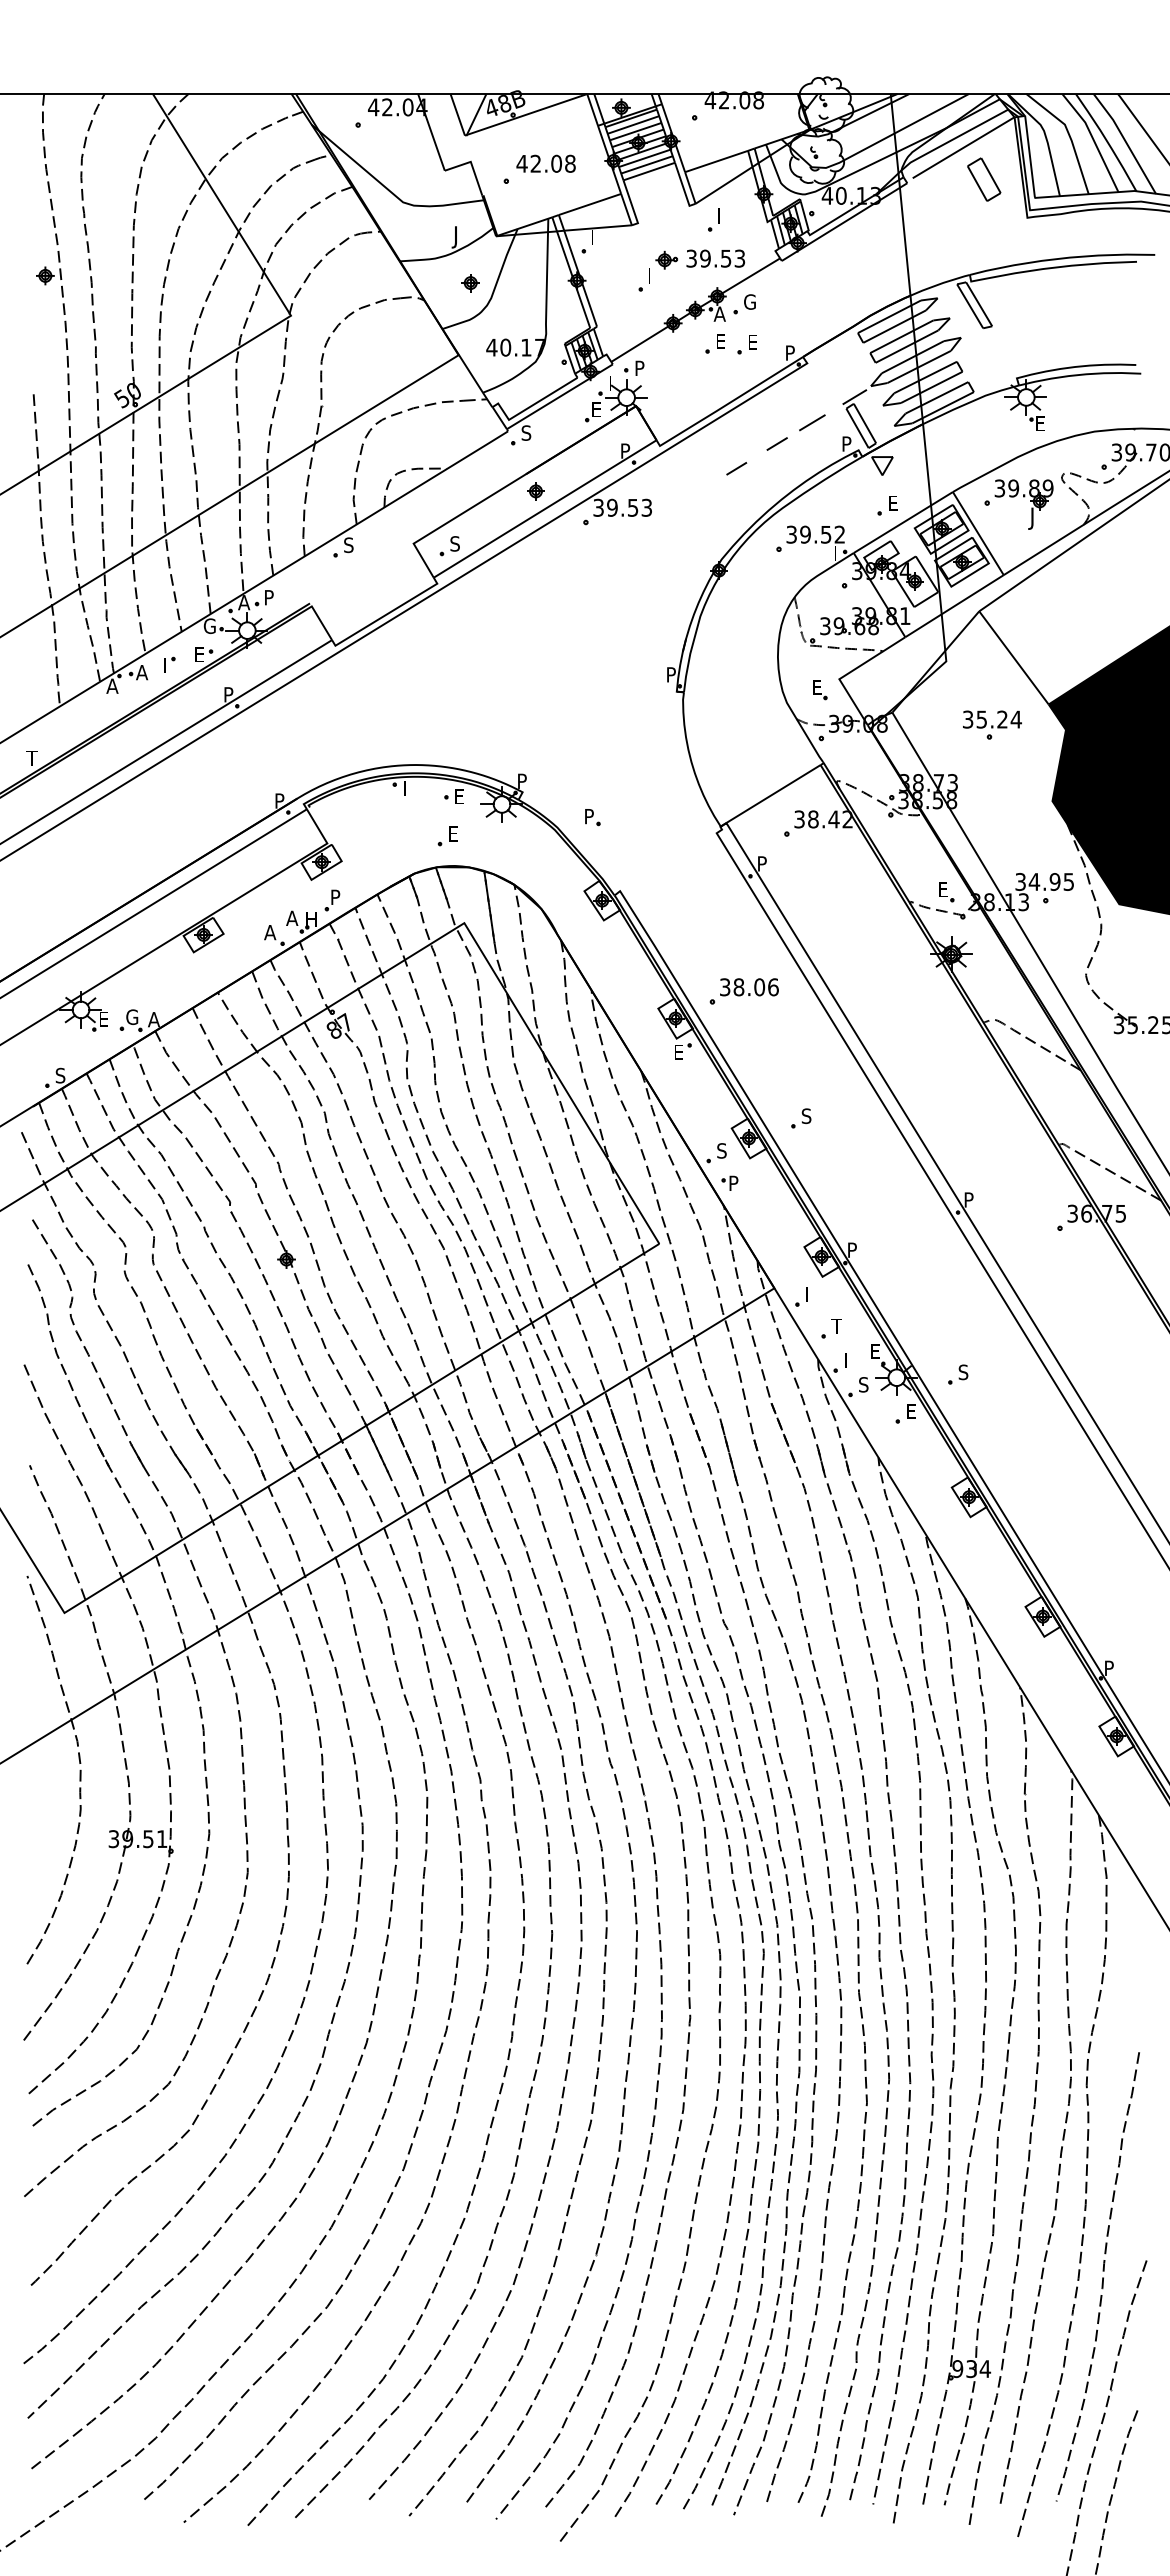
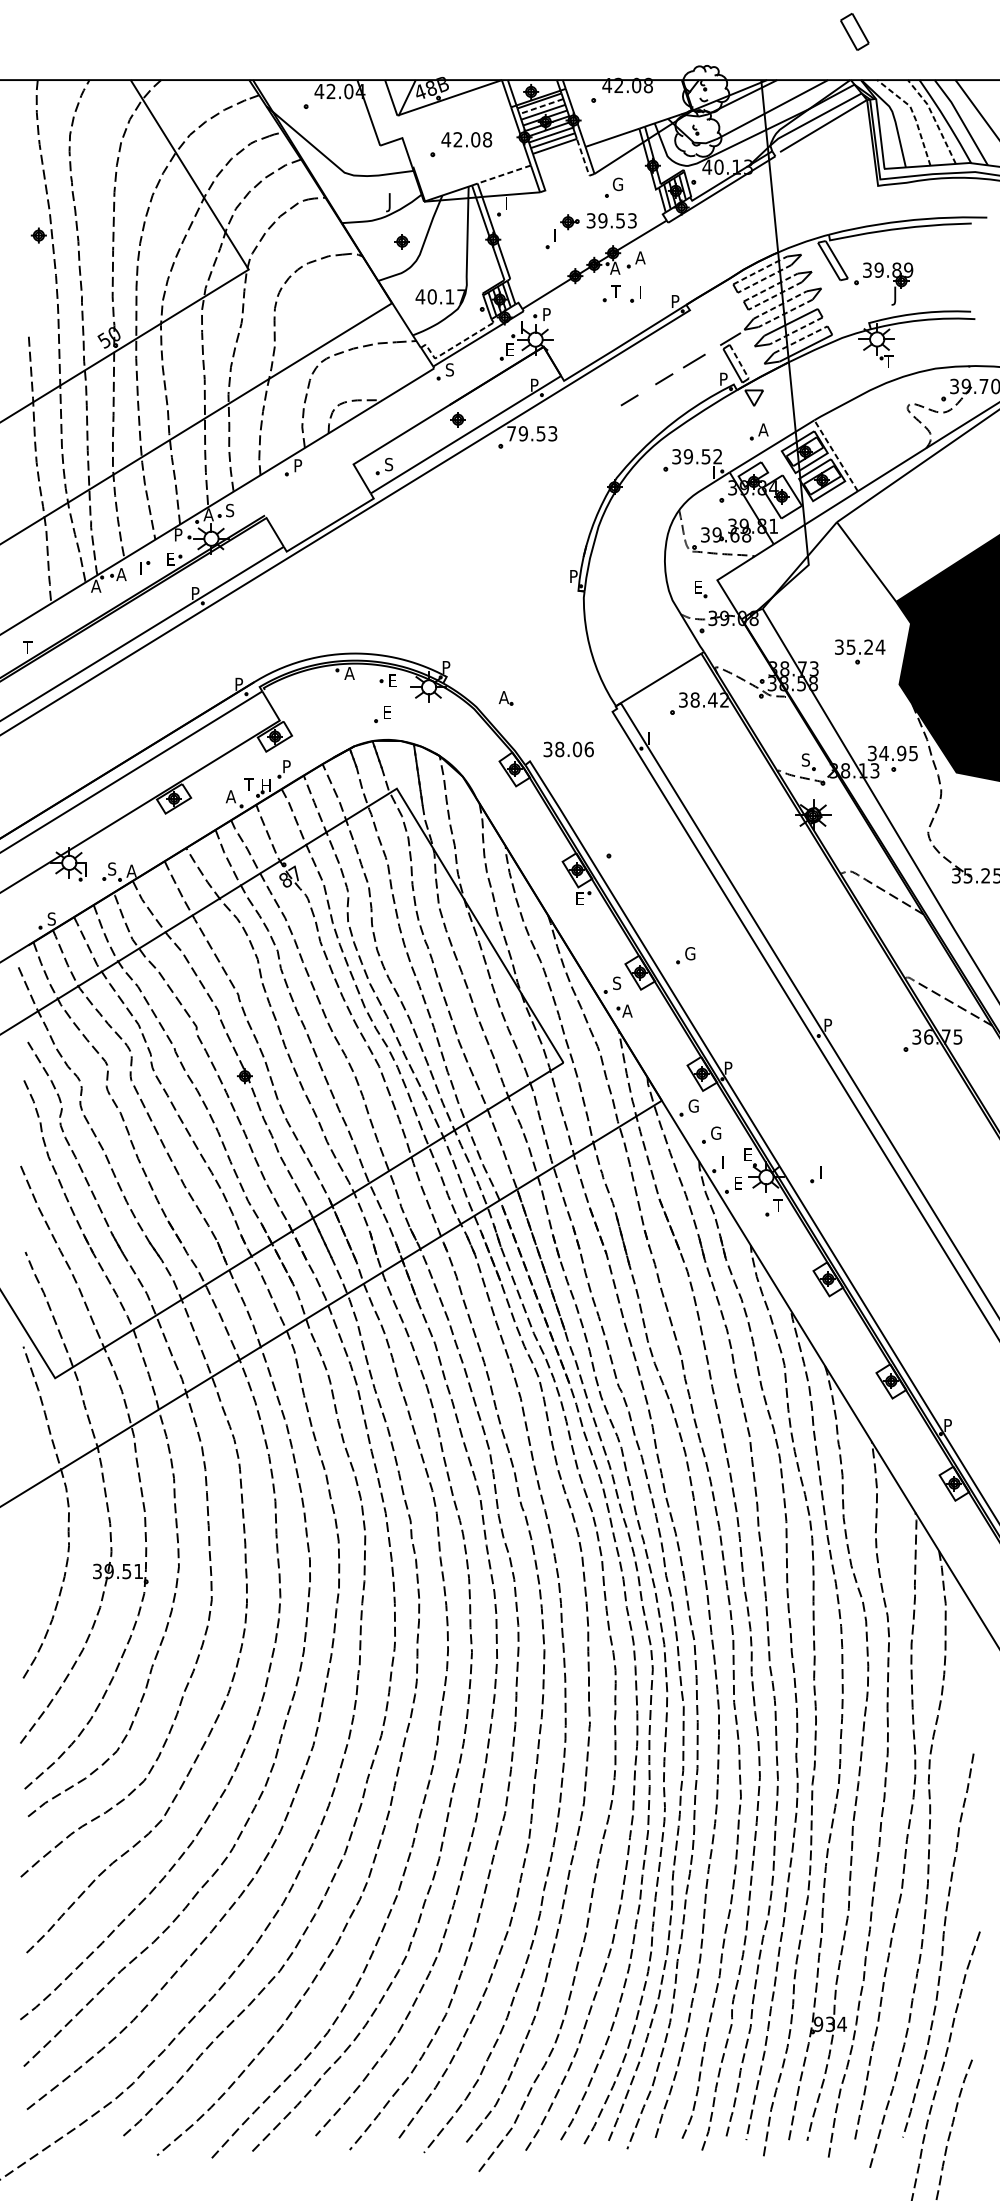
line: (632, 125) -> (540, 107), solid -> dashed
line: (1069, 135) -> (914, 115), solid -> dashed
line: (1093, 140) -> (934, 119), solid -> dashed
part: (984, 179) -> (855, 31), moved
line: (683, 188) -> (584, 160), solid -> dashed
line: (590, 204) -> (504, 174), solid -> dashed
text: (722, 215) -> (617, 183), I -> G
text: (749, 301) -> (640, 257), G -> A
line: (889, 316) -> (760, 270), solid -> dashed
line: (894, 326) -> (764, 278), solid -> dashed
line: (901, 336) -> (770, 287), solid -> dashed
text: (720, 341) -> (615, 291), E -> T
text: (753, 342) -> (644, 292), E -> I
line: (906, 346) -> (774, 295), solid -> dashed
line: (912, 357) -> (779, 305), solid -> dashed
line: (919, 366) -> (785, 312), solid -> dashed
line: (931, 387) -> (796, 330), solid -> dashed
line: (937, 397) -> (801, 339), solid -> dashed
line: (531, 406) -> (454, 347), solid -> dashed
line: (865, 423) -> (739, 361), solid -> dashed
text: (1039, 423) -> (888, 361), E -> T
part: (1014, 497) -> (879, 277), moved
text: (893, 502) -> (763, 429), E -> A
text: (598, 507) -> (511, 433), 39.53 -> 79.53
line: (978, 533) -> (836, 455), solid -> dashed
text: (348, 545) -> (297, 465), S -> P
text: (268, 597) -> (229, 510), P -> S
text: (209, 626) -> (179, 535), G -> P
part: (992, 724) -> (860, 651), moved
text: (409, 787) -> (350, 672), I -> A
text: (589, 816) -> (503, 697), P -> A
text: (762, 863) -> (651, 737), P -> I
text: (942, 889) -> (805, 759), E -> S
text: (292, 917) -> (250, 783), A -> T
text: (749, 987) -> (568, 749), moved
text: (132, 1017) -> (113, 869), G -> S
text: (104, 1019) -> (89, 871), E -> I
text: (807, 1116) -> (690, 953), S -> G
text: (734, 1182) -> (627, 1010), P -> A
text: (811, 1294) -> (693, 1106), I -> G
text: (837, 1326) -> (715, 1133), T -> G
text: (963, 1372) -> (823, 1172), S -> I
text: (863, 1384) -> (738, 1182), S -> E
text: (910, 1411) -> (778, 1206), E -> T

